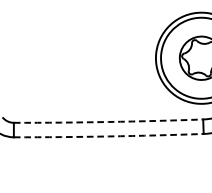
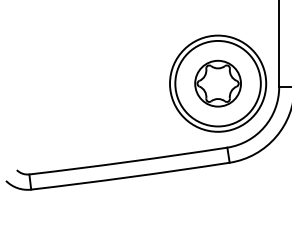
arc: (108, 121) -> (128, 161), dashed -> solid
arc: (108, 136) -> (130, 177), dashed -> solid

